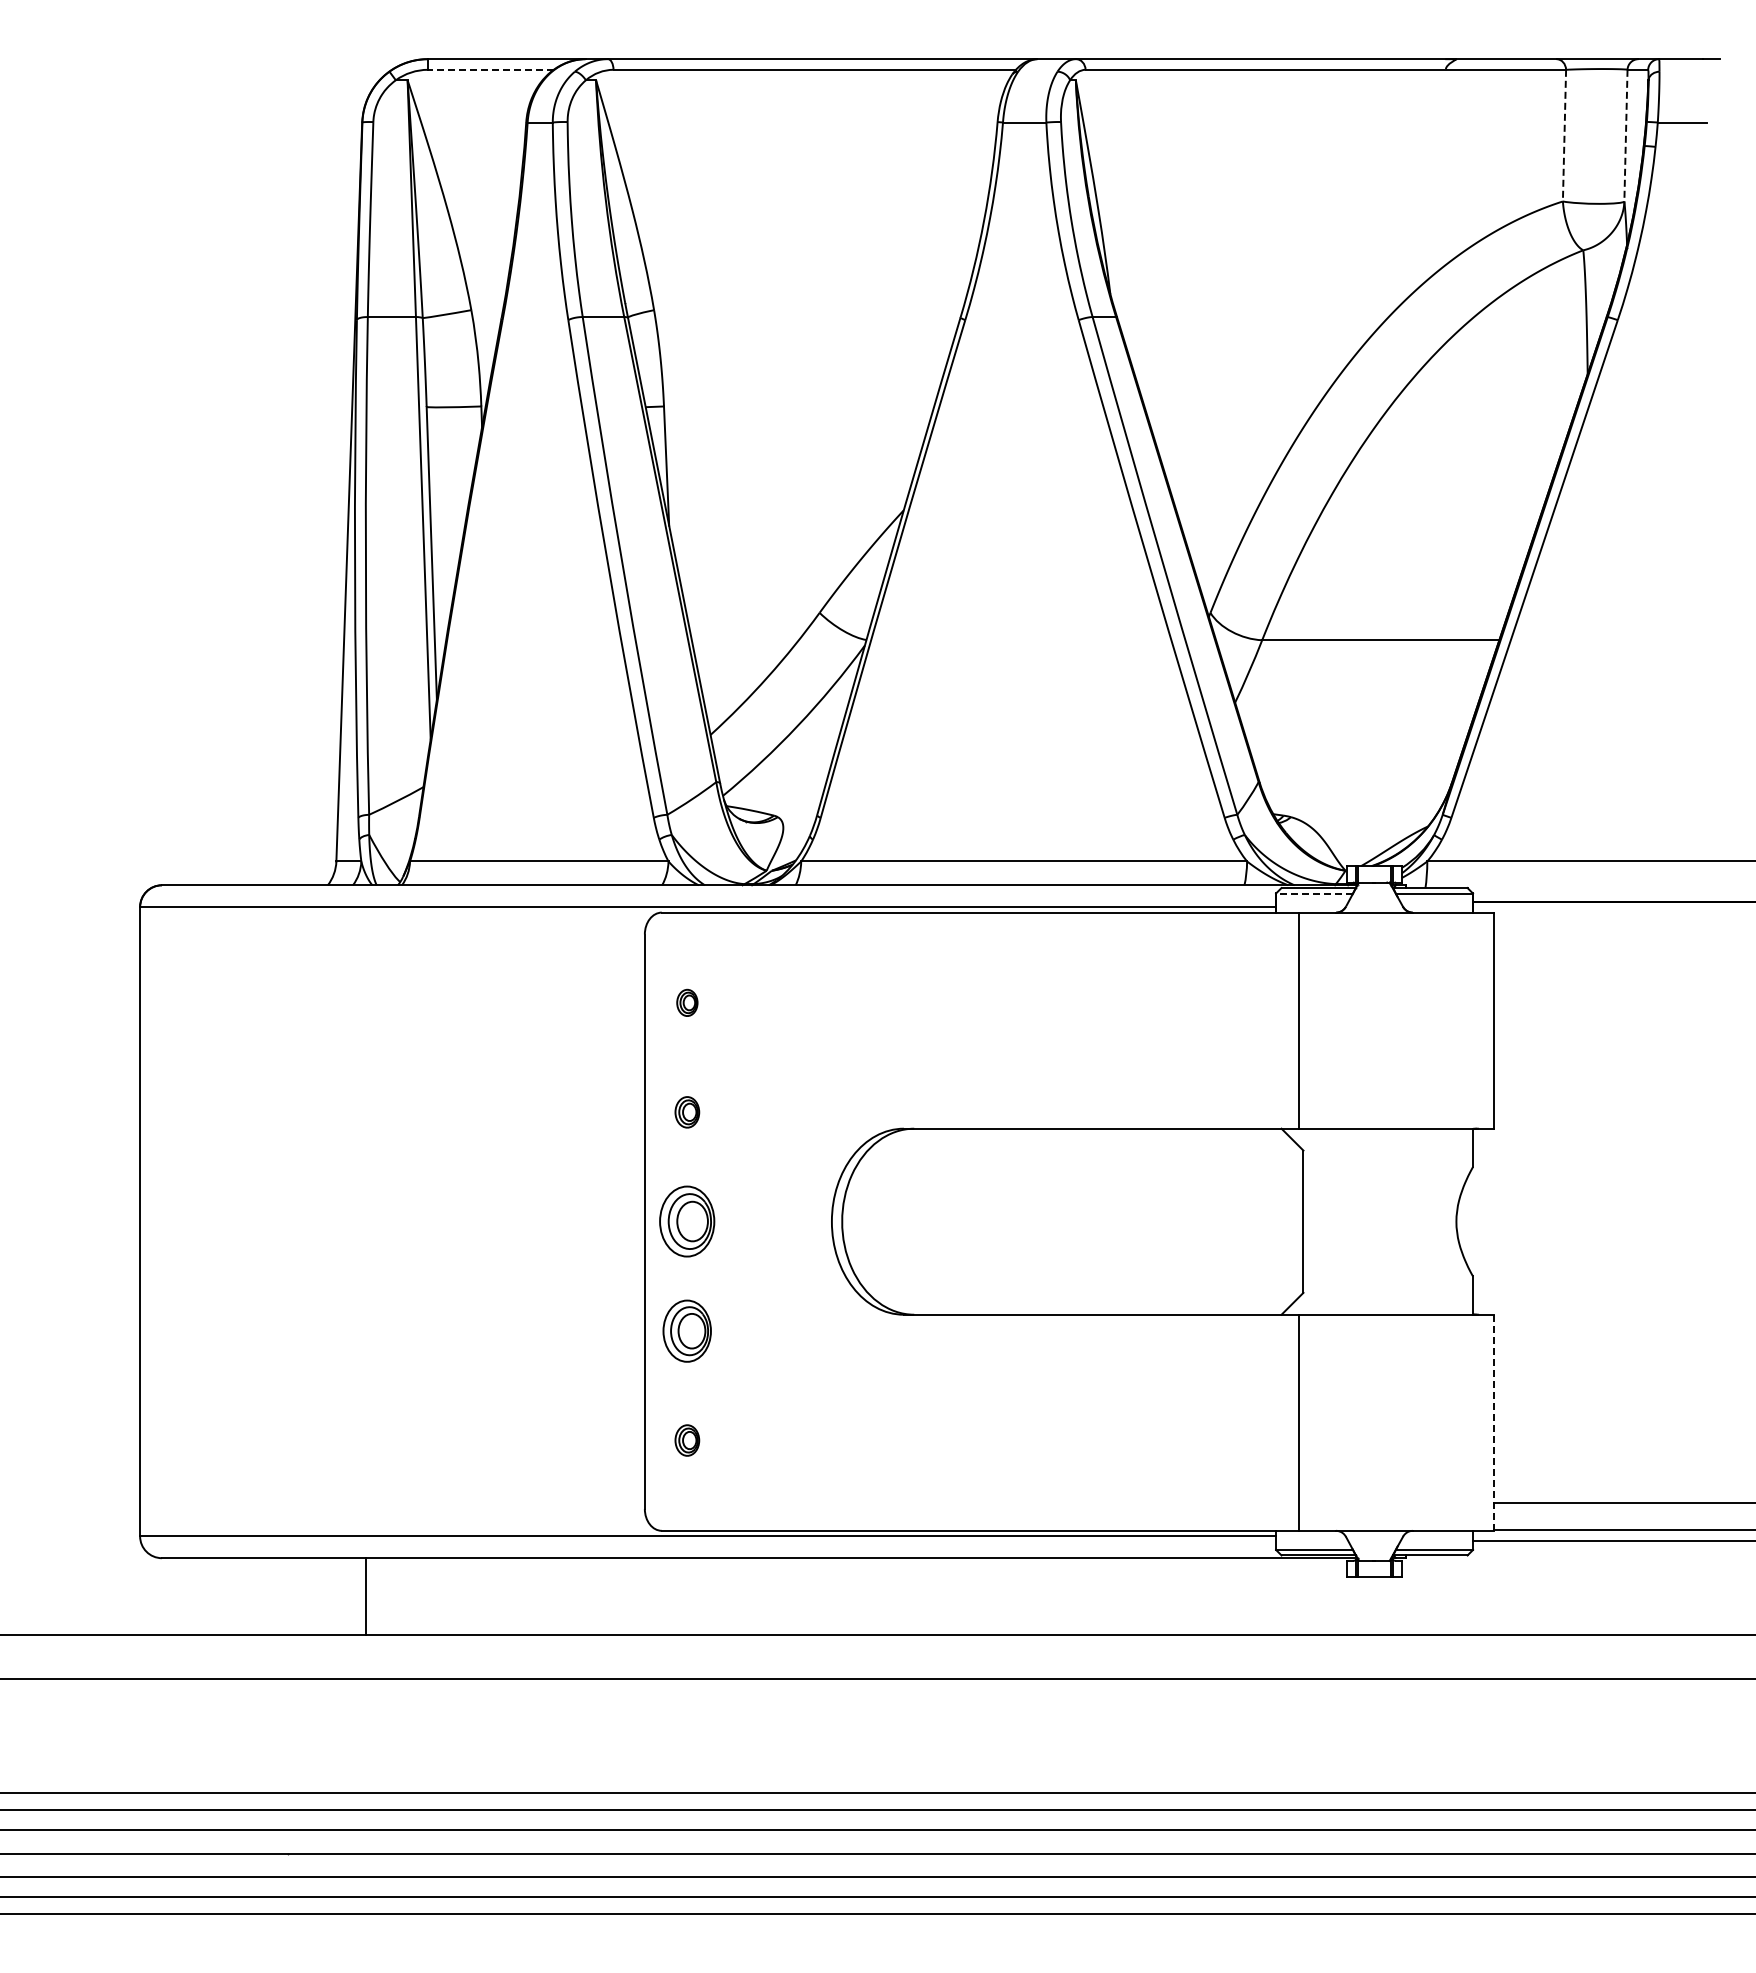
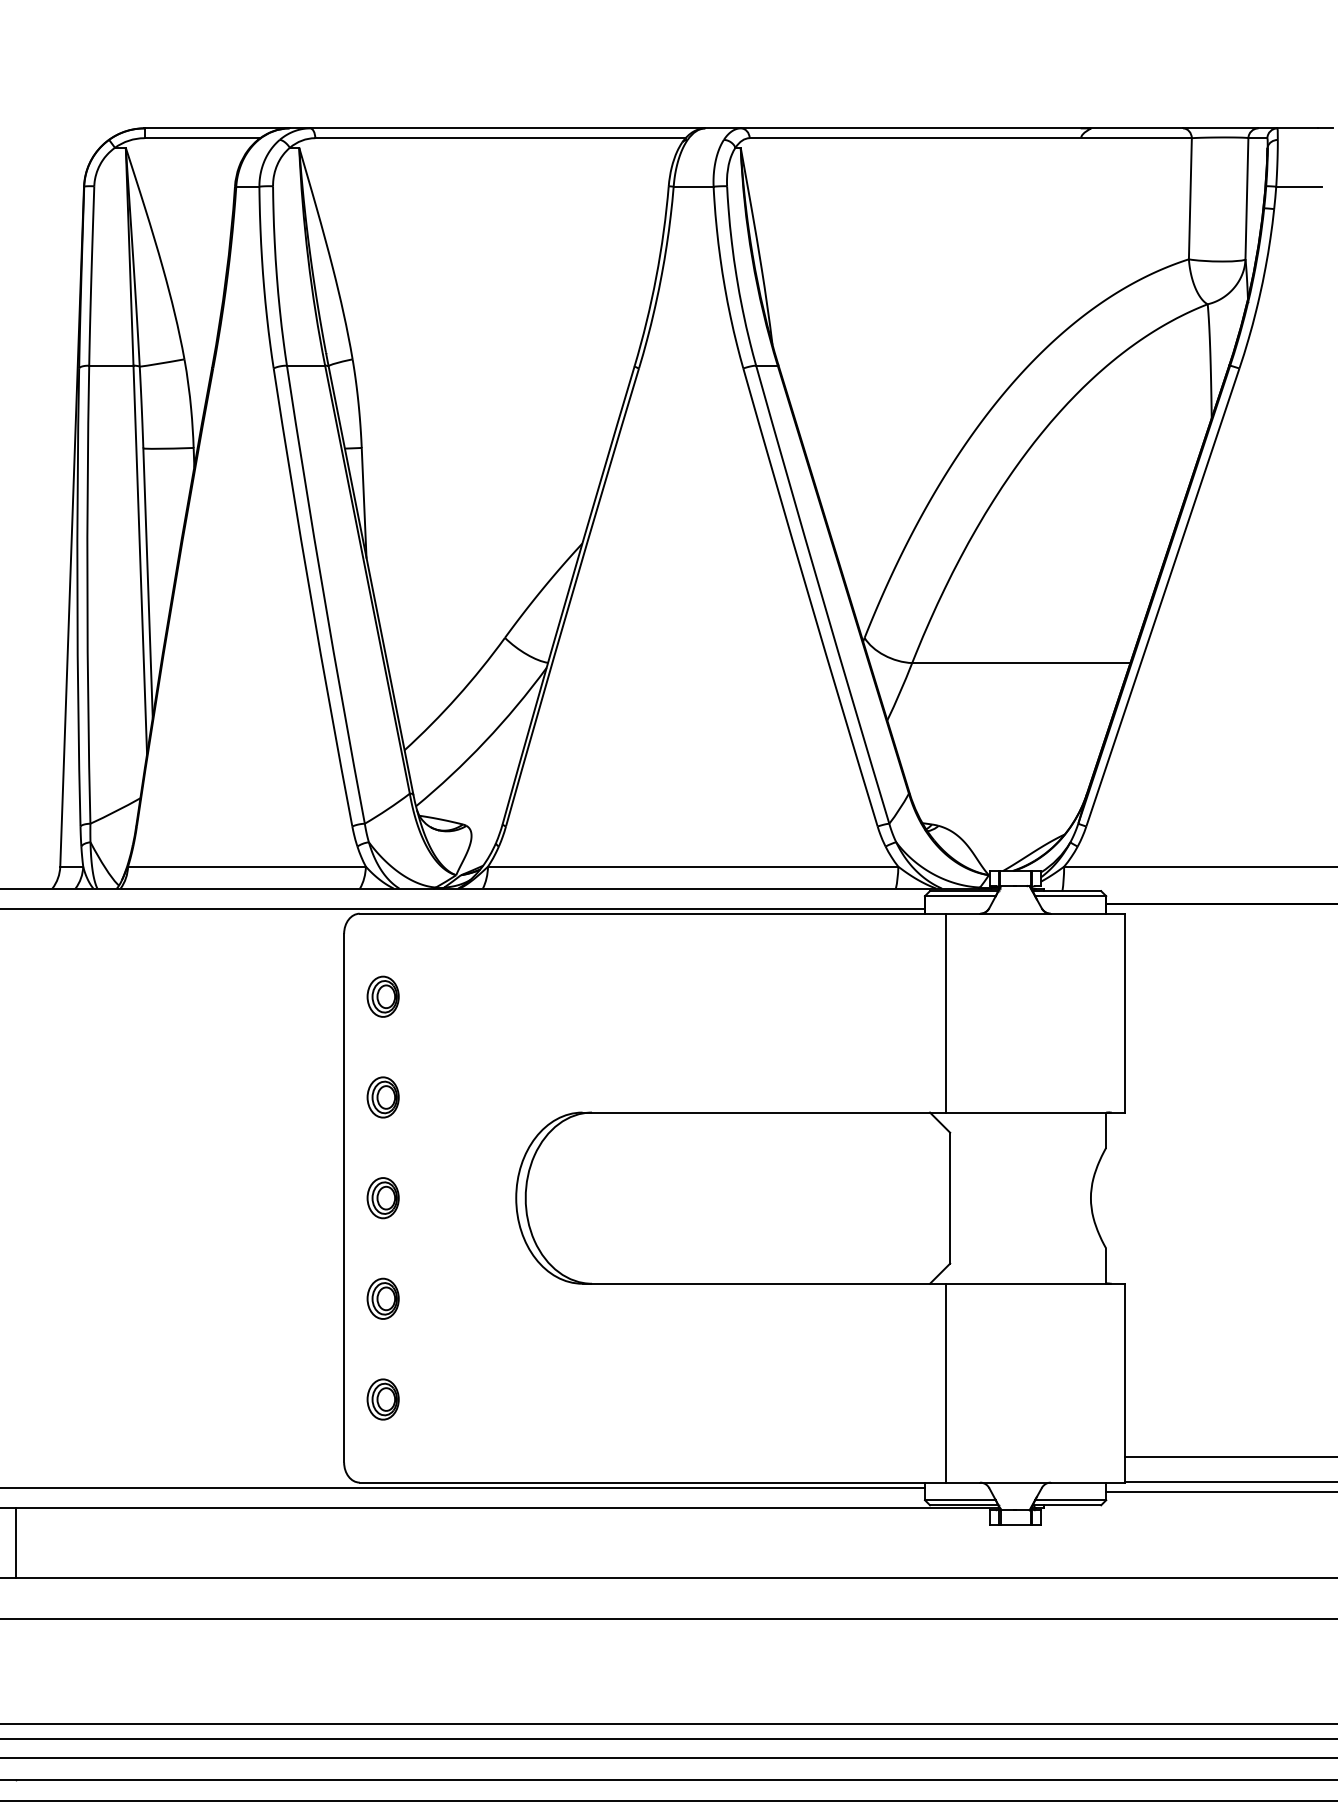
line: (490, 69) -> (202, 137), dashed -> solid
line: (1564, 135) -> (1190, 198), dashed -> solid
line: (1625, 135) -> (1246, 198), dashed -> solid
line: (1314, 893) -> (960, 896), dashed -> solid
part: (687, 1002) -> (383, 996), size x1.67
part: (687, 1112) -> (383, 1097), size x1.43
part: (687, 1221) -> (383, 1197), size x0.62
part: (687, 1330) -> (383, 1298), size x0.71
line: (1493, 1422) -> (1125, 1382), dashed -> solid
part: (687, 1440) -> (383, 1399), size x1.43
line: (365, 1596) -> (15, 1543), moved

